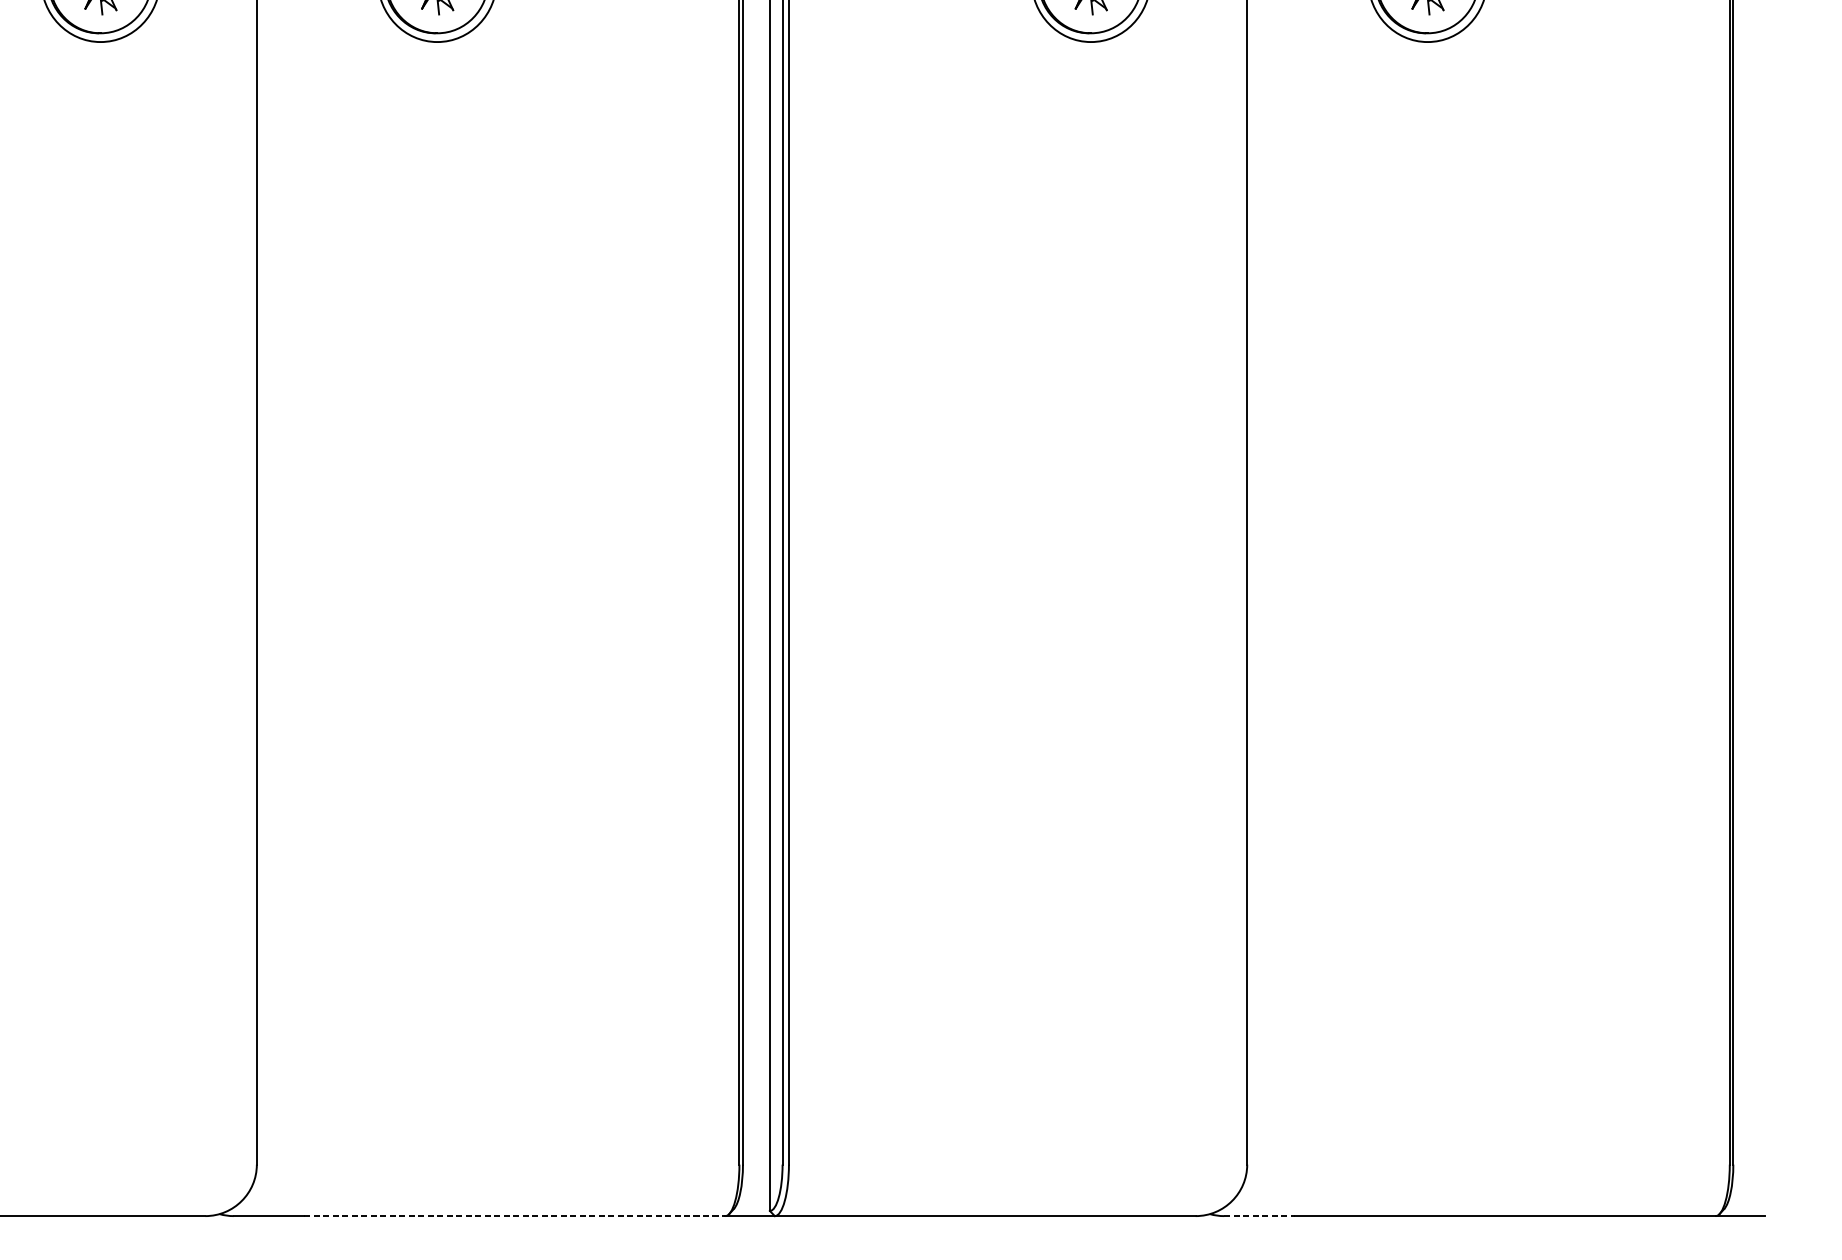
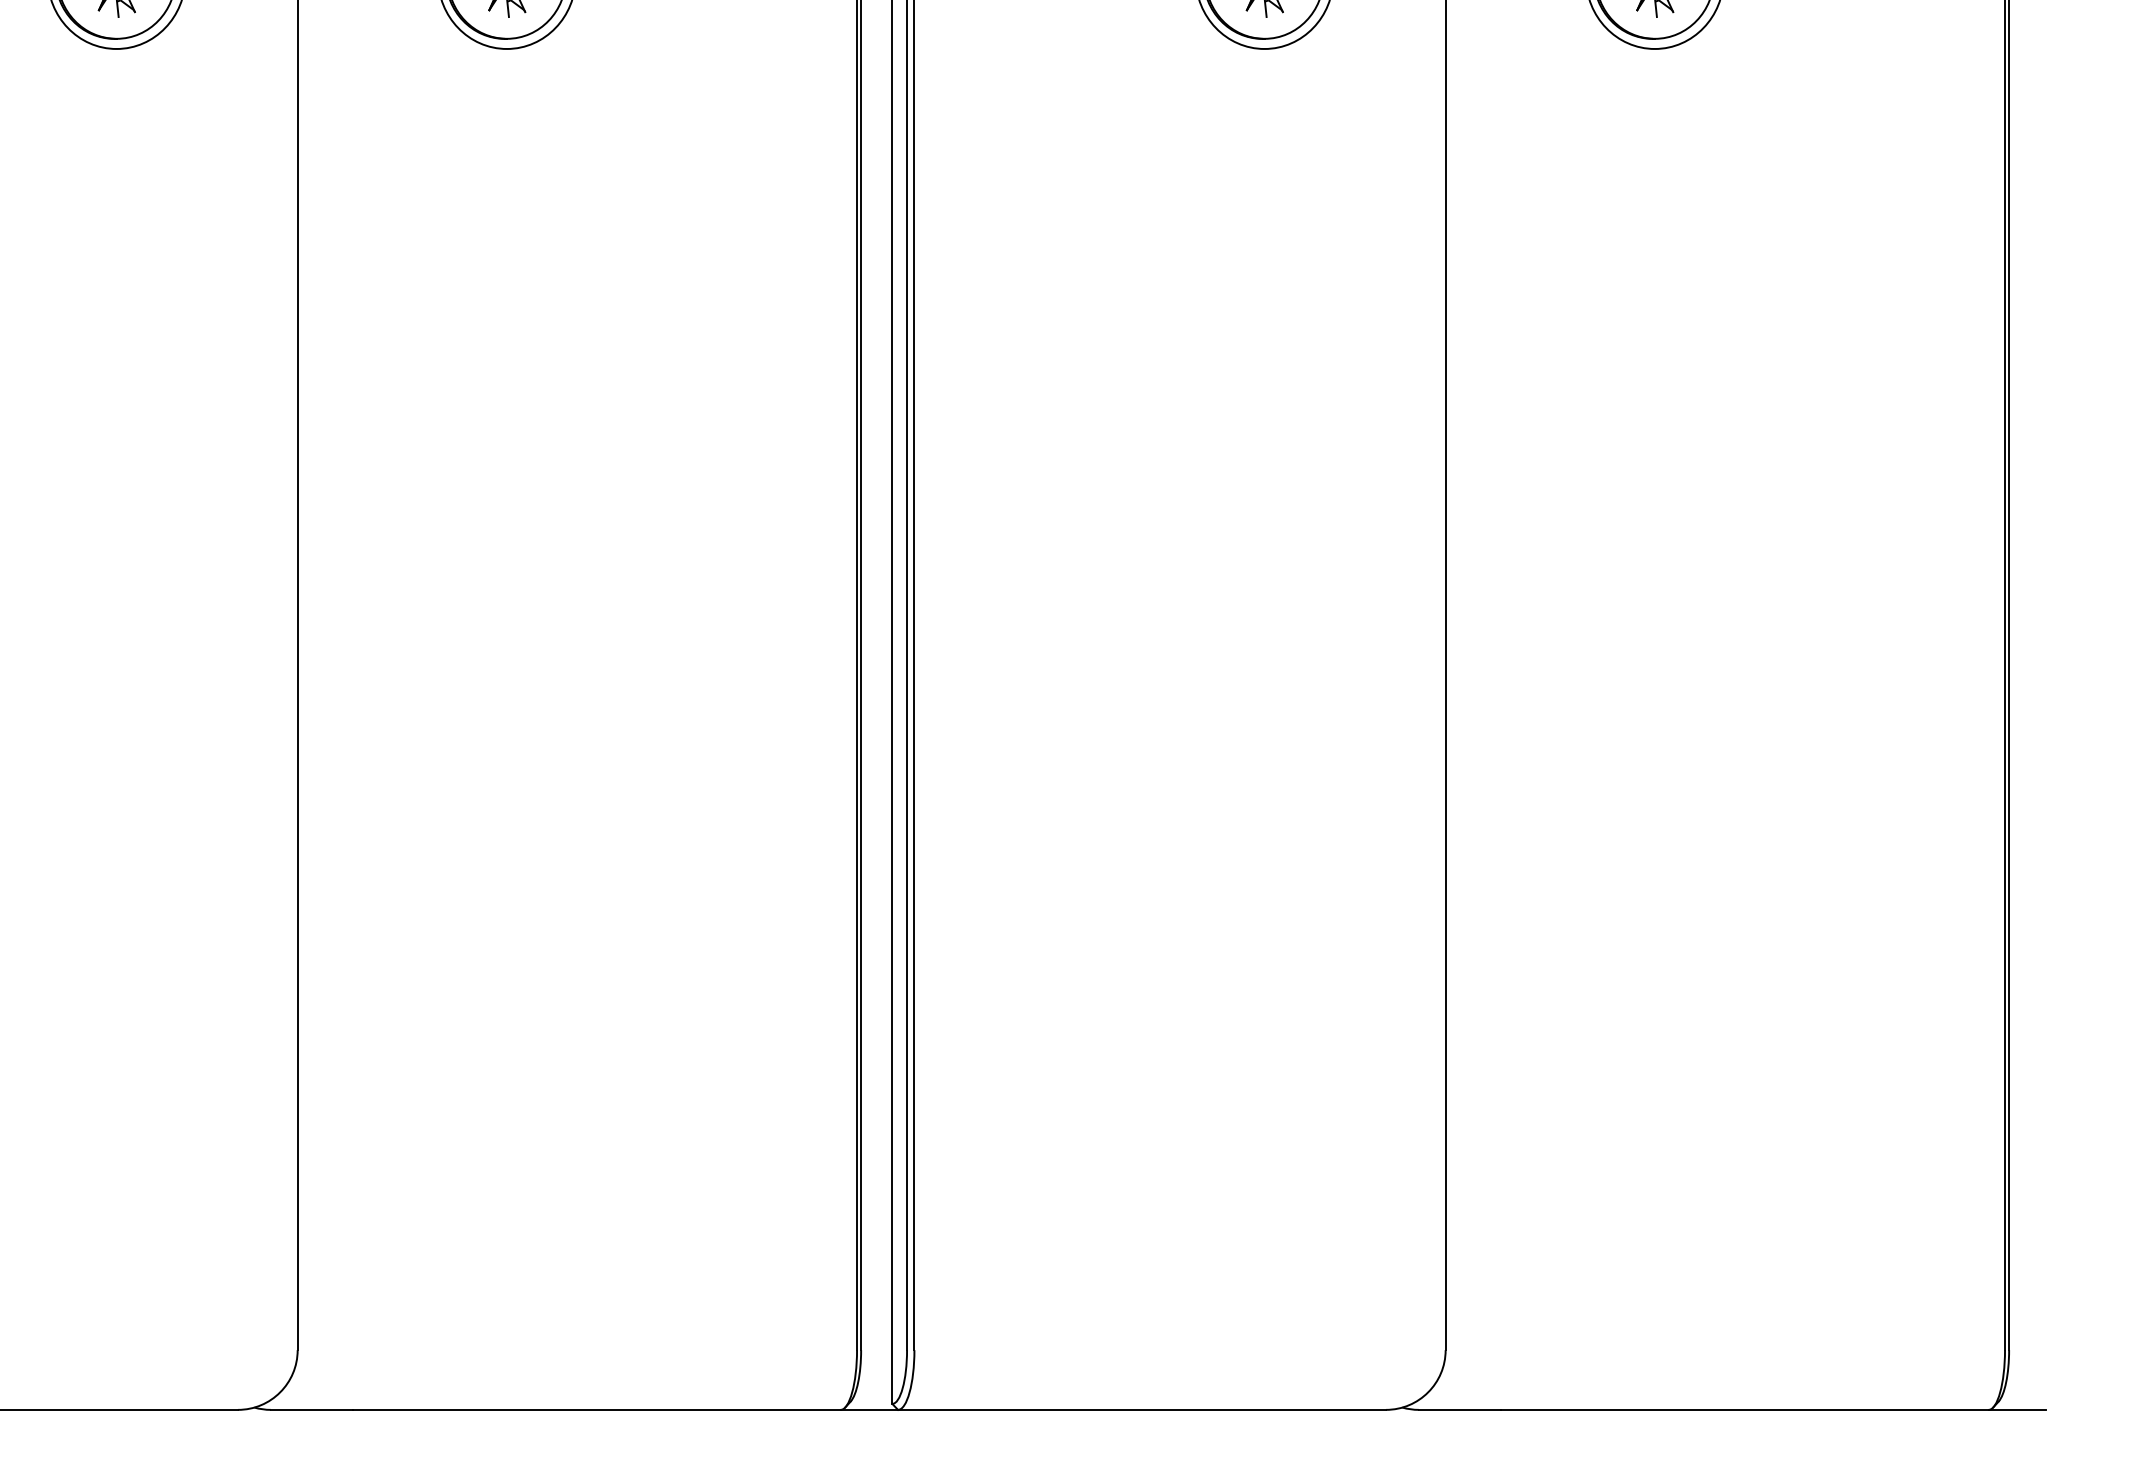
line: (514, 1215) -> (596, 1409), dashed -> solid
line: (1259, 1215) -> (1459, 1409), dashed -> solid

